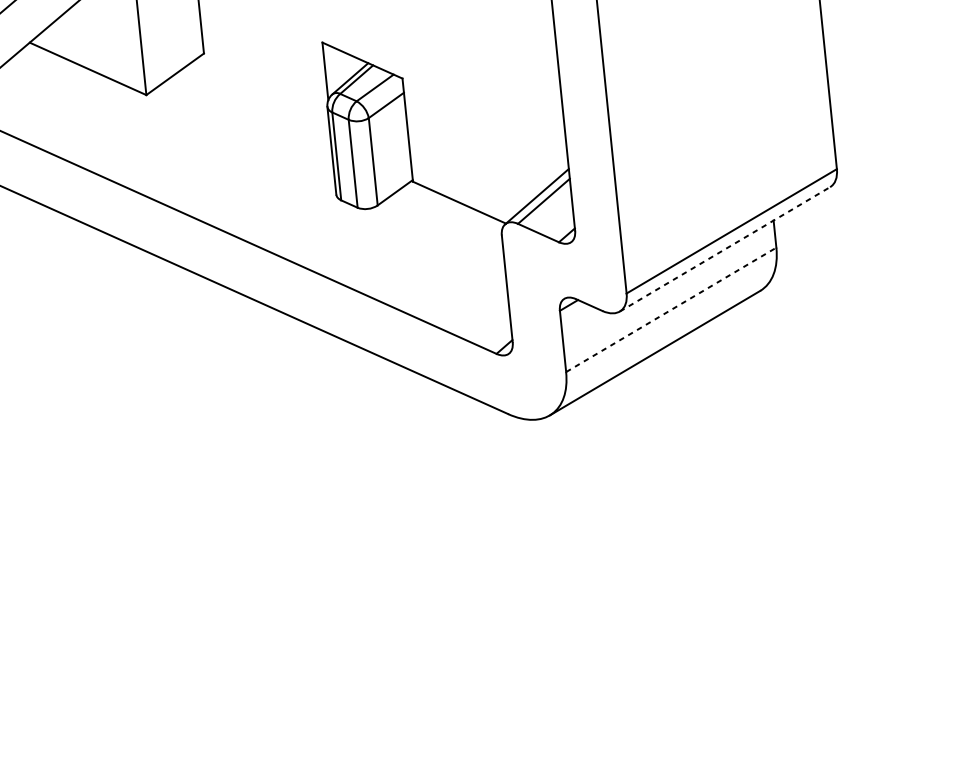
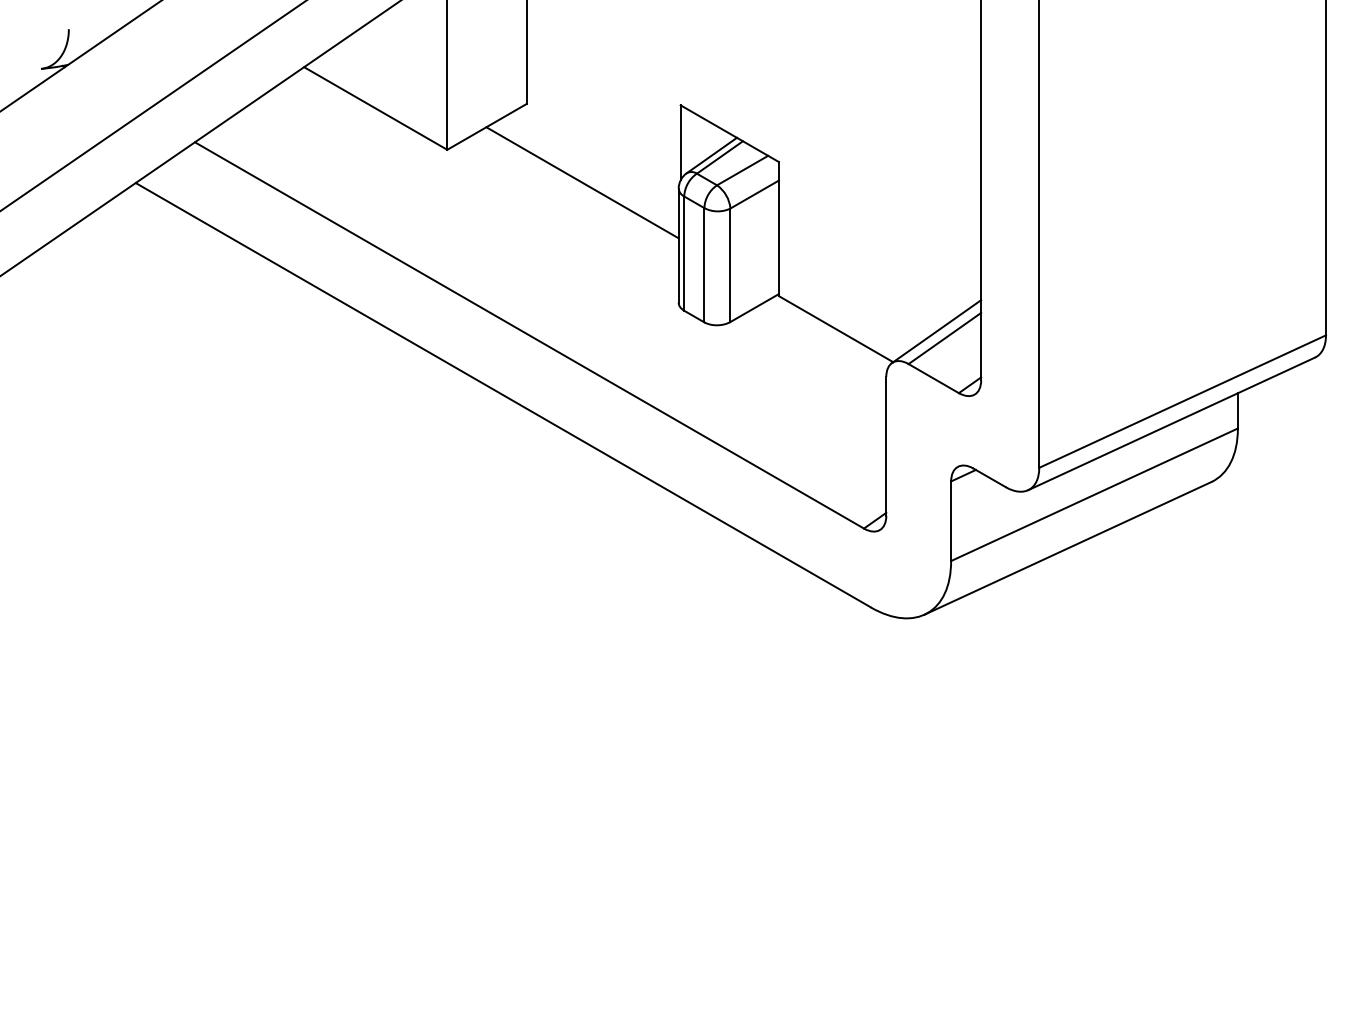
line: (252, 109) -> (582, 182), added
line: (724, 249) -> (1171, 423), dashed -> solid
line: (671, 309) -> (1094, 494), dashed -> solid

